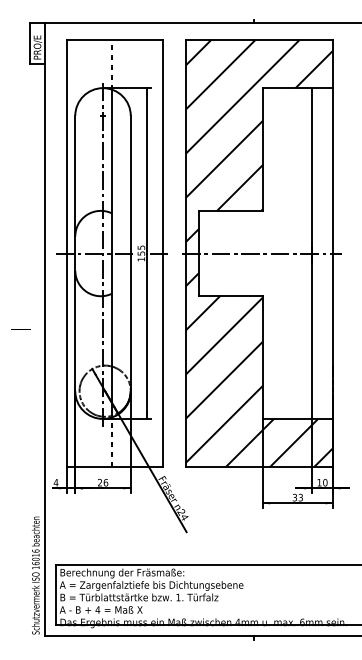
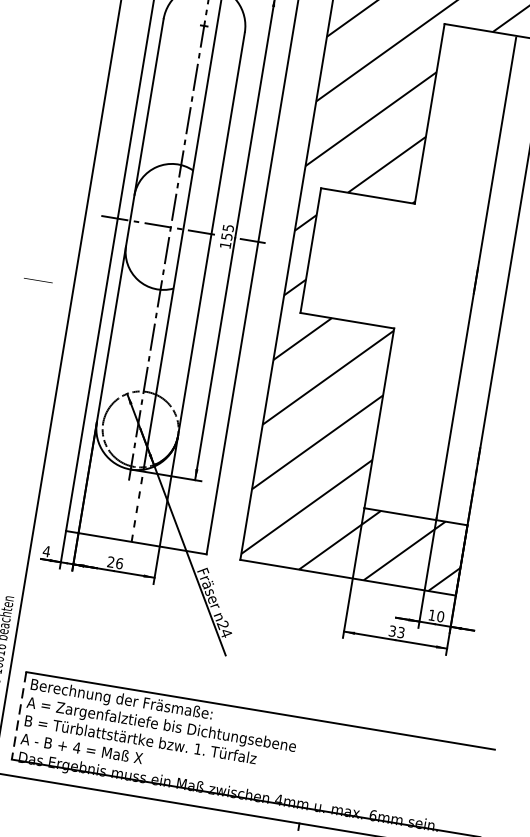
line: (261, 253) -> (402, 265), removed
line: (20, 329) -> (37, 280), moved
line: (55, 595) -> (18, 716), solid -> dashed

